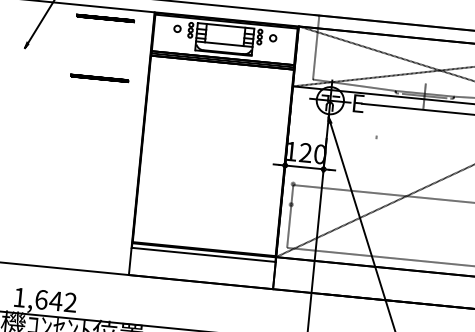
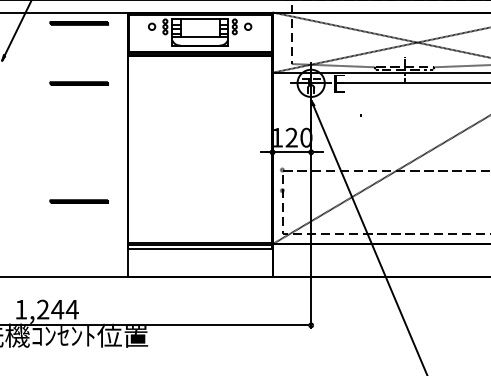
line: (87, 195) -> (78, 201), added
text: (55, 301) -> (57, 309), 1,642 -> 1,244

